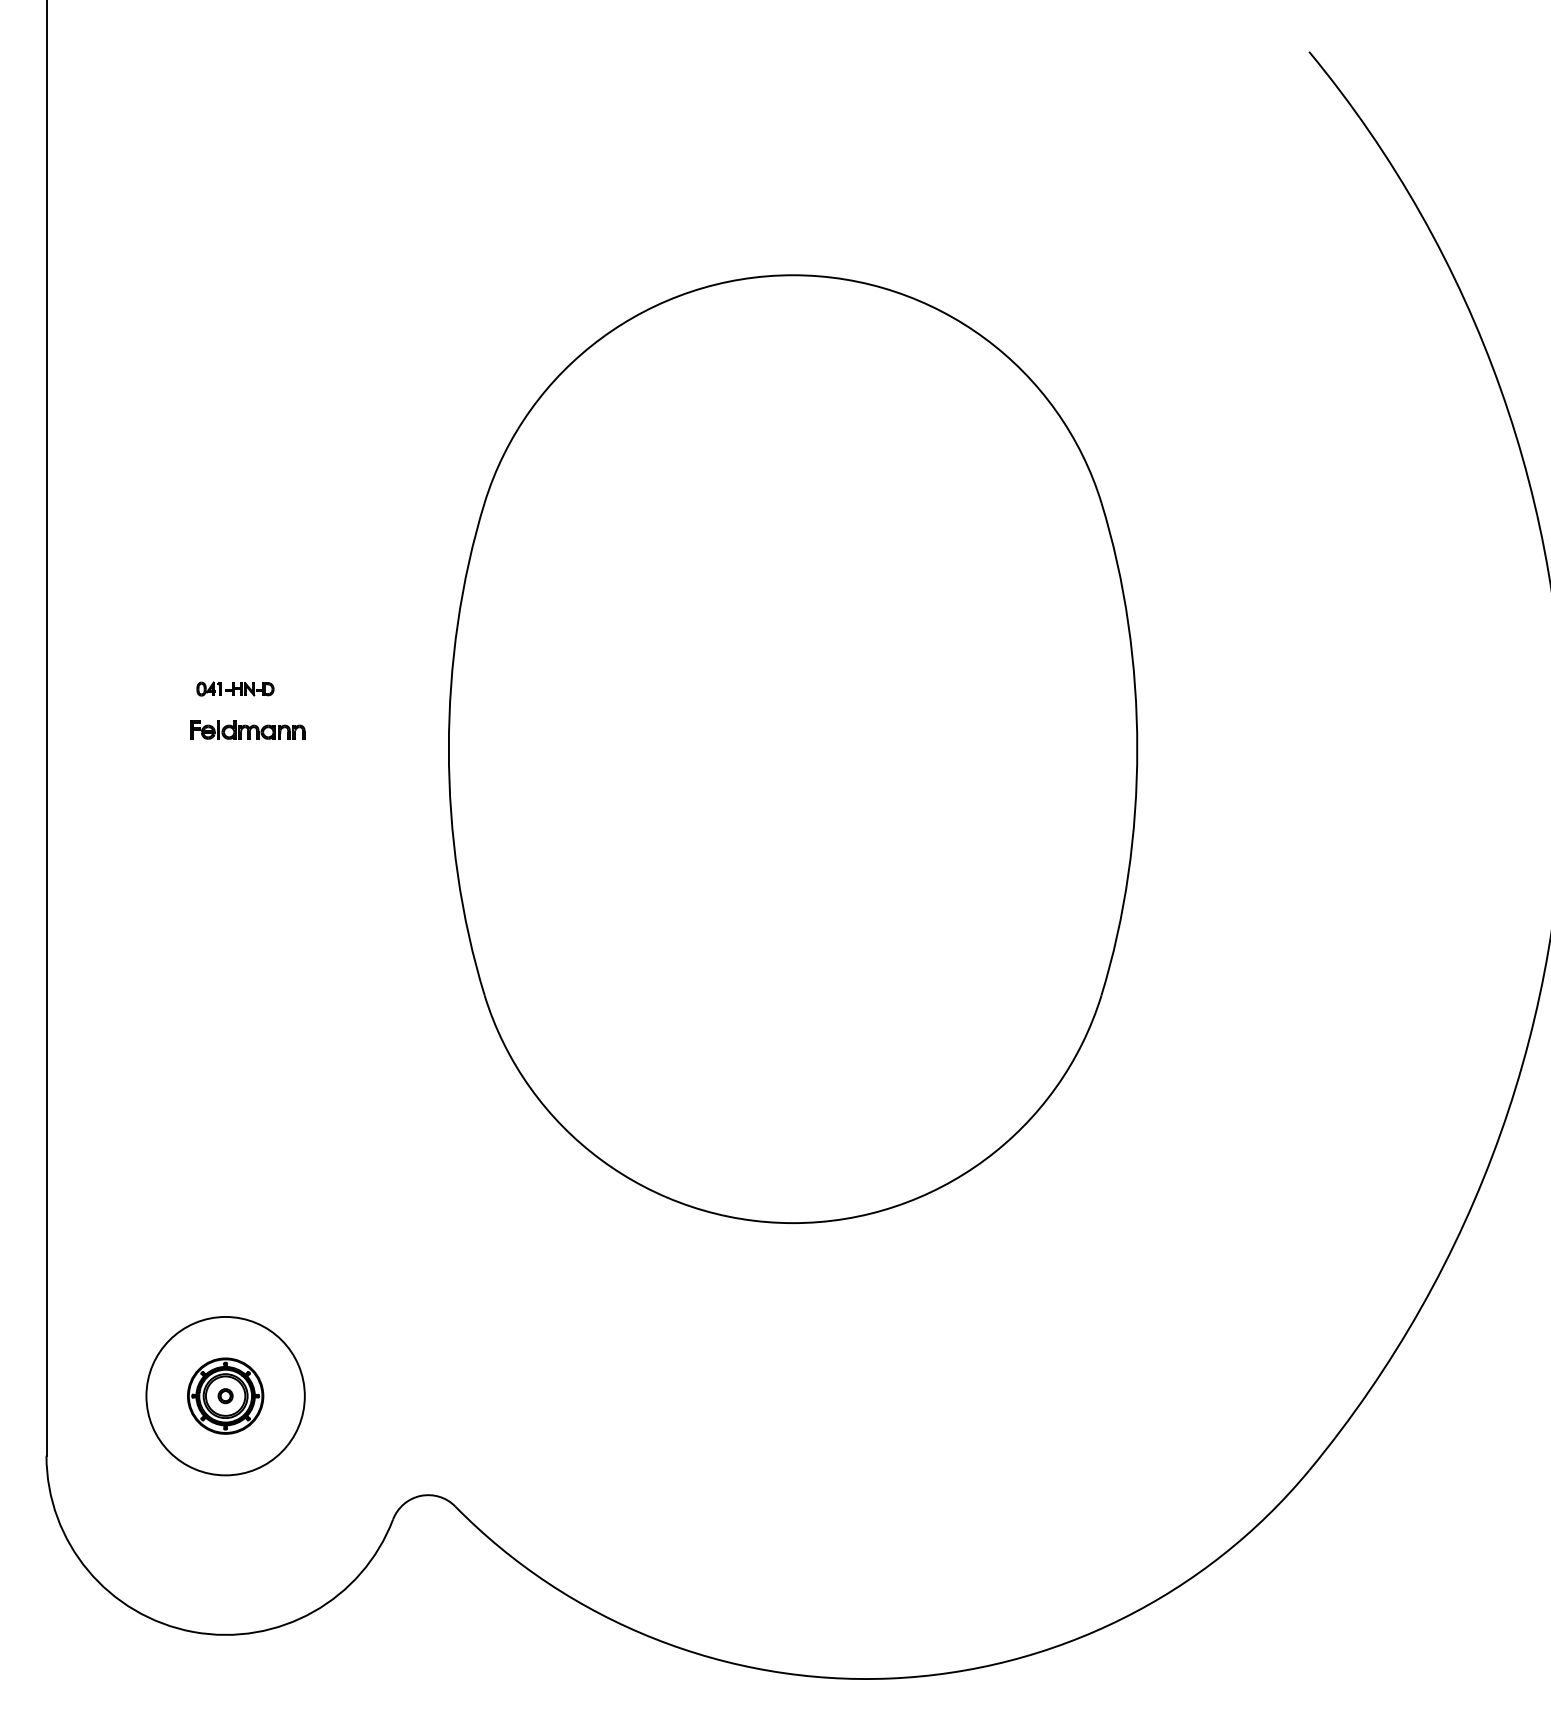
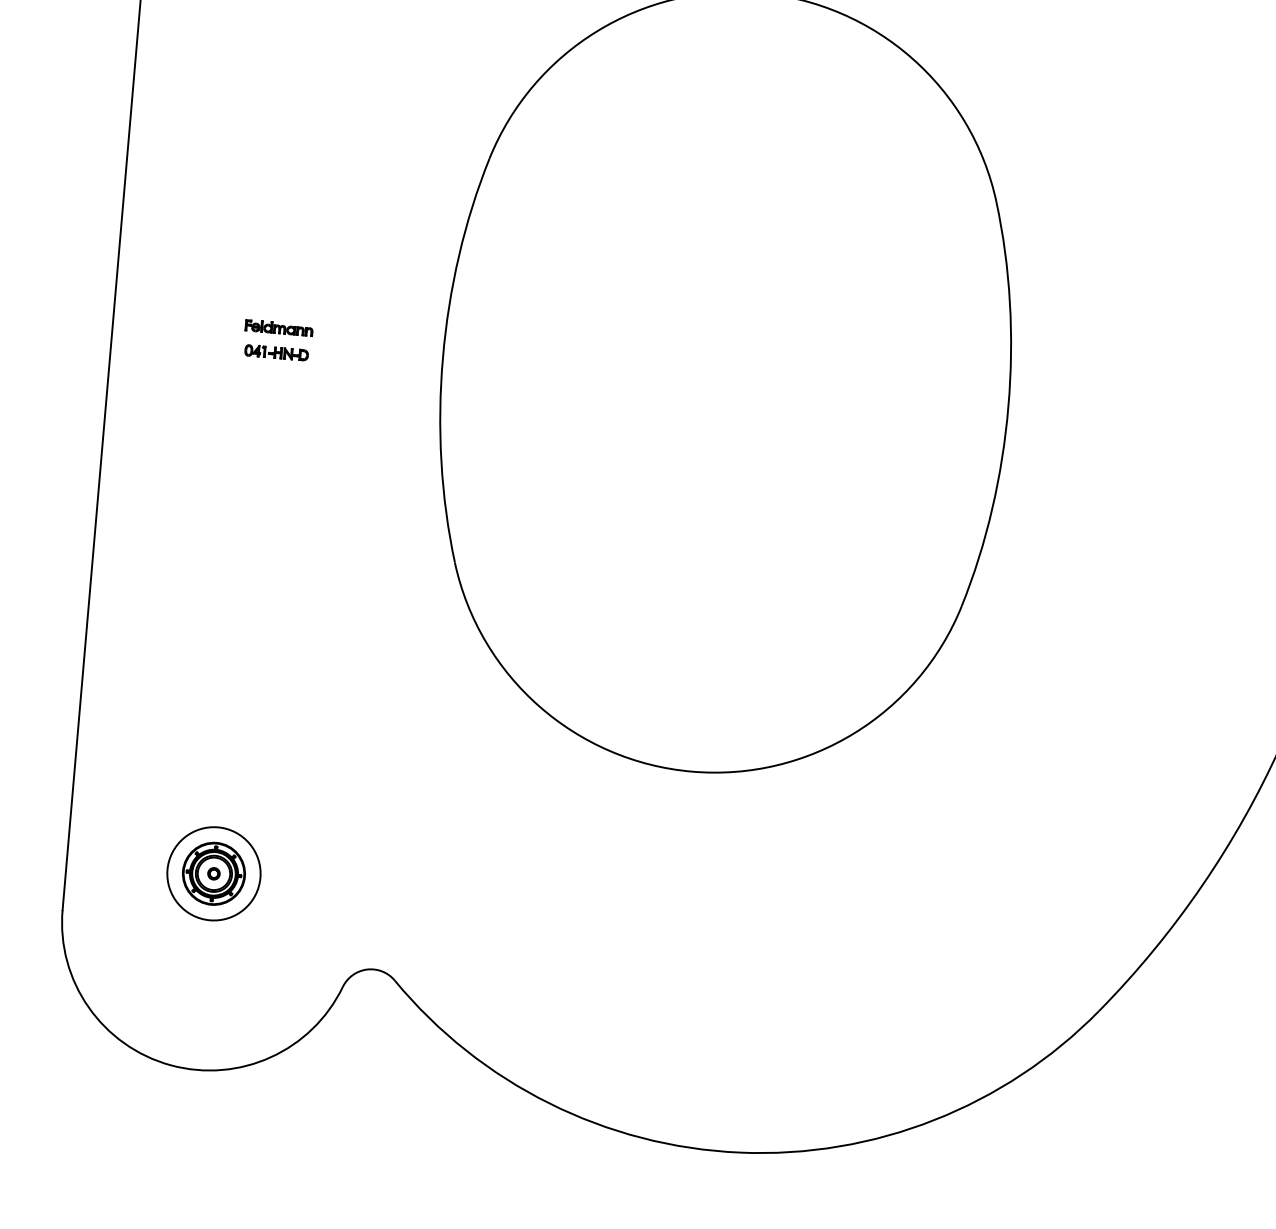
part: (235, 688) -> (276, 352), moved
part: (247, 729) -> (278, 327), size x0.71
circle: (225, 1395) -> (213, 873), size x0.71

